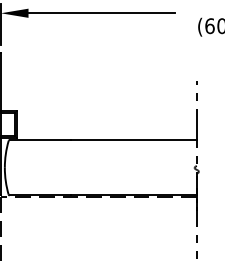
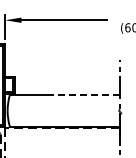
line: (134, 139) -> (83, 94), solid -> dashed

